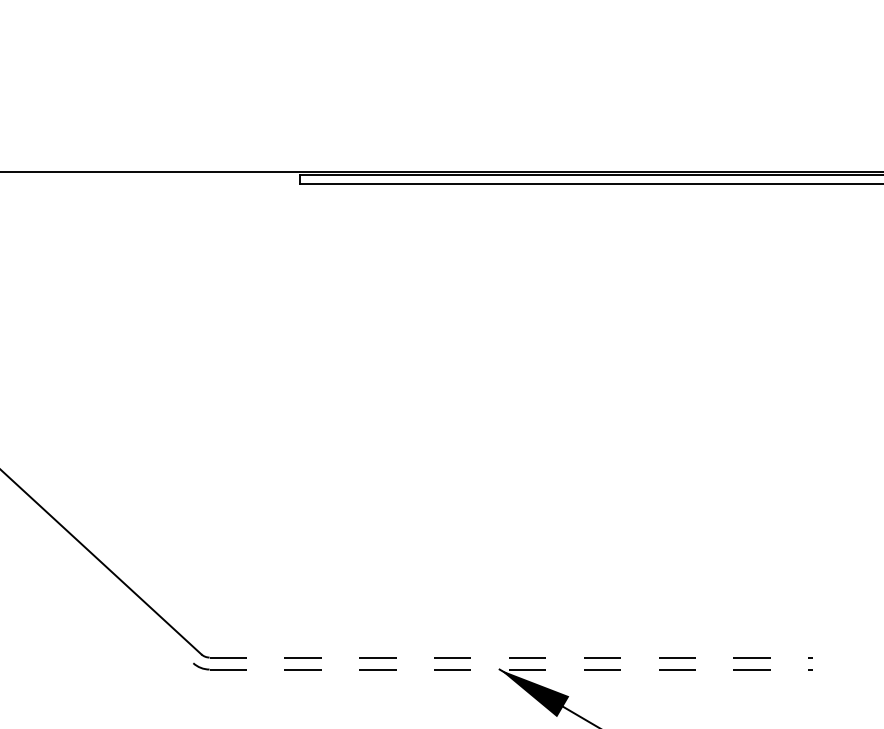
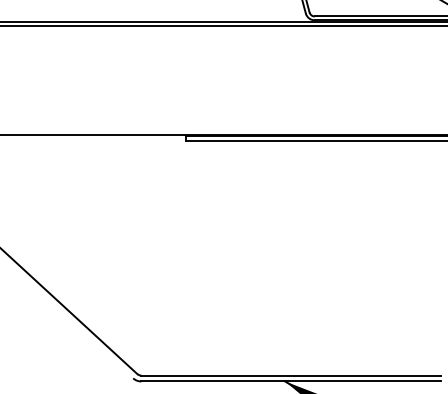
line: (510, 657) -> (290, 375), dashed -> solid
line: (510, 669) -> (290, 381), dashed -> solid

